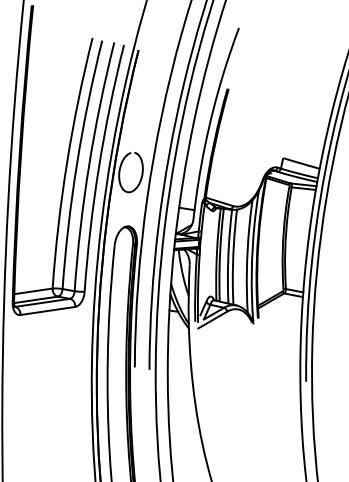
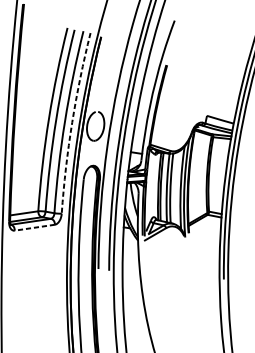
arc: (98, 167) -> (71, 122), solid -> dashed
line: (47, 310) -> (34, 227), solid -> dashed

